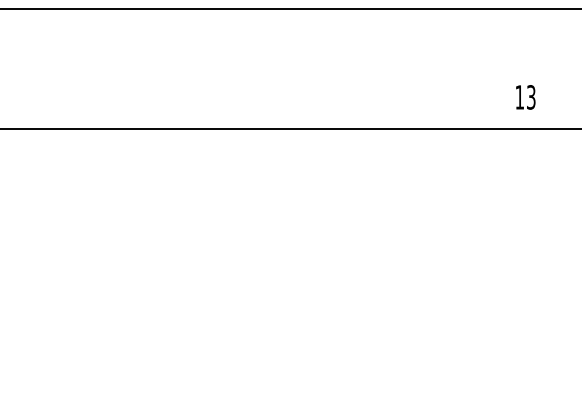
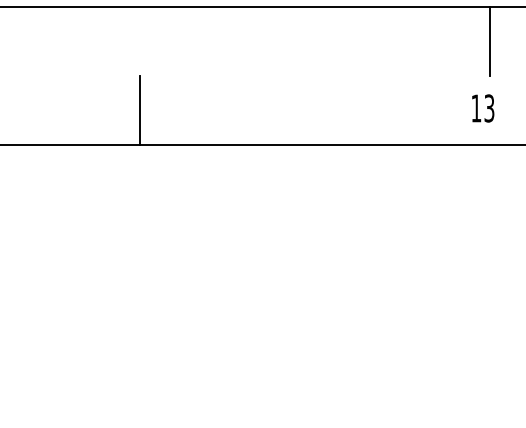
line: (550, 38) -> (489, 41), added
text: (525, 97) -> (482, 108), moved
line: (242, 98) -> (139, 109), added

